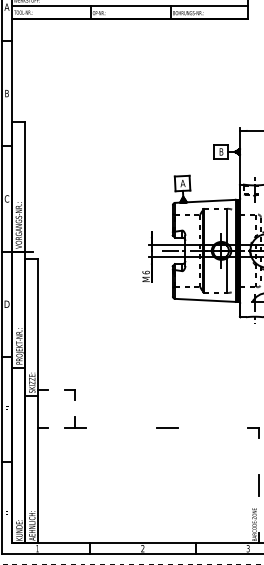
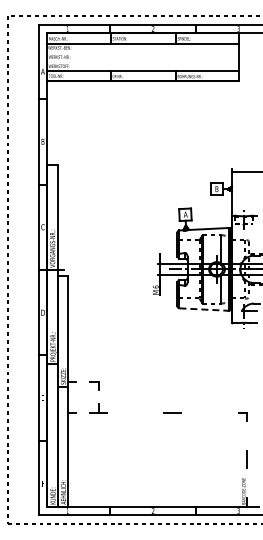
line: (204, 300) -> (203, 309), solid -> dashed

